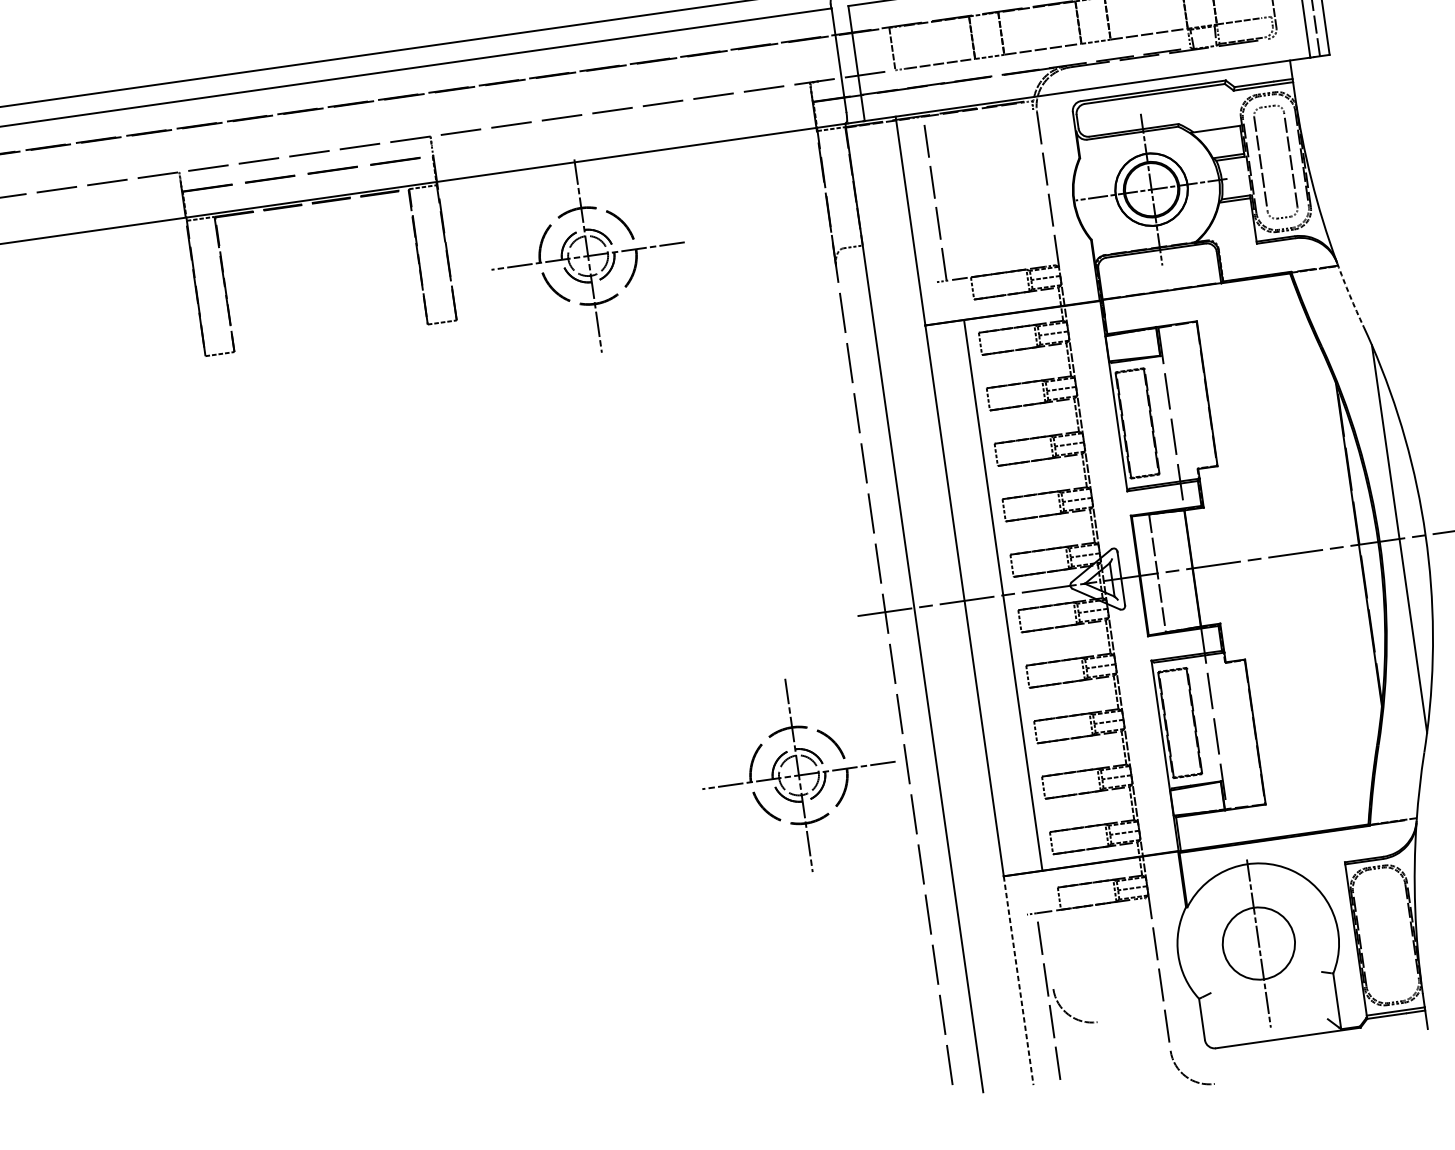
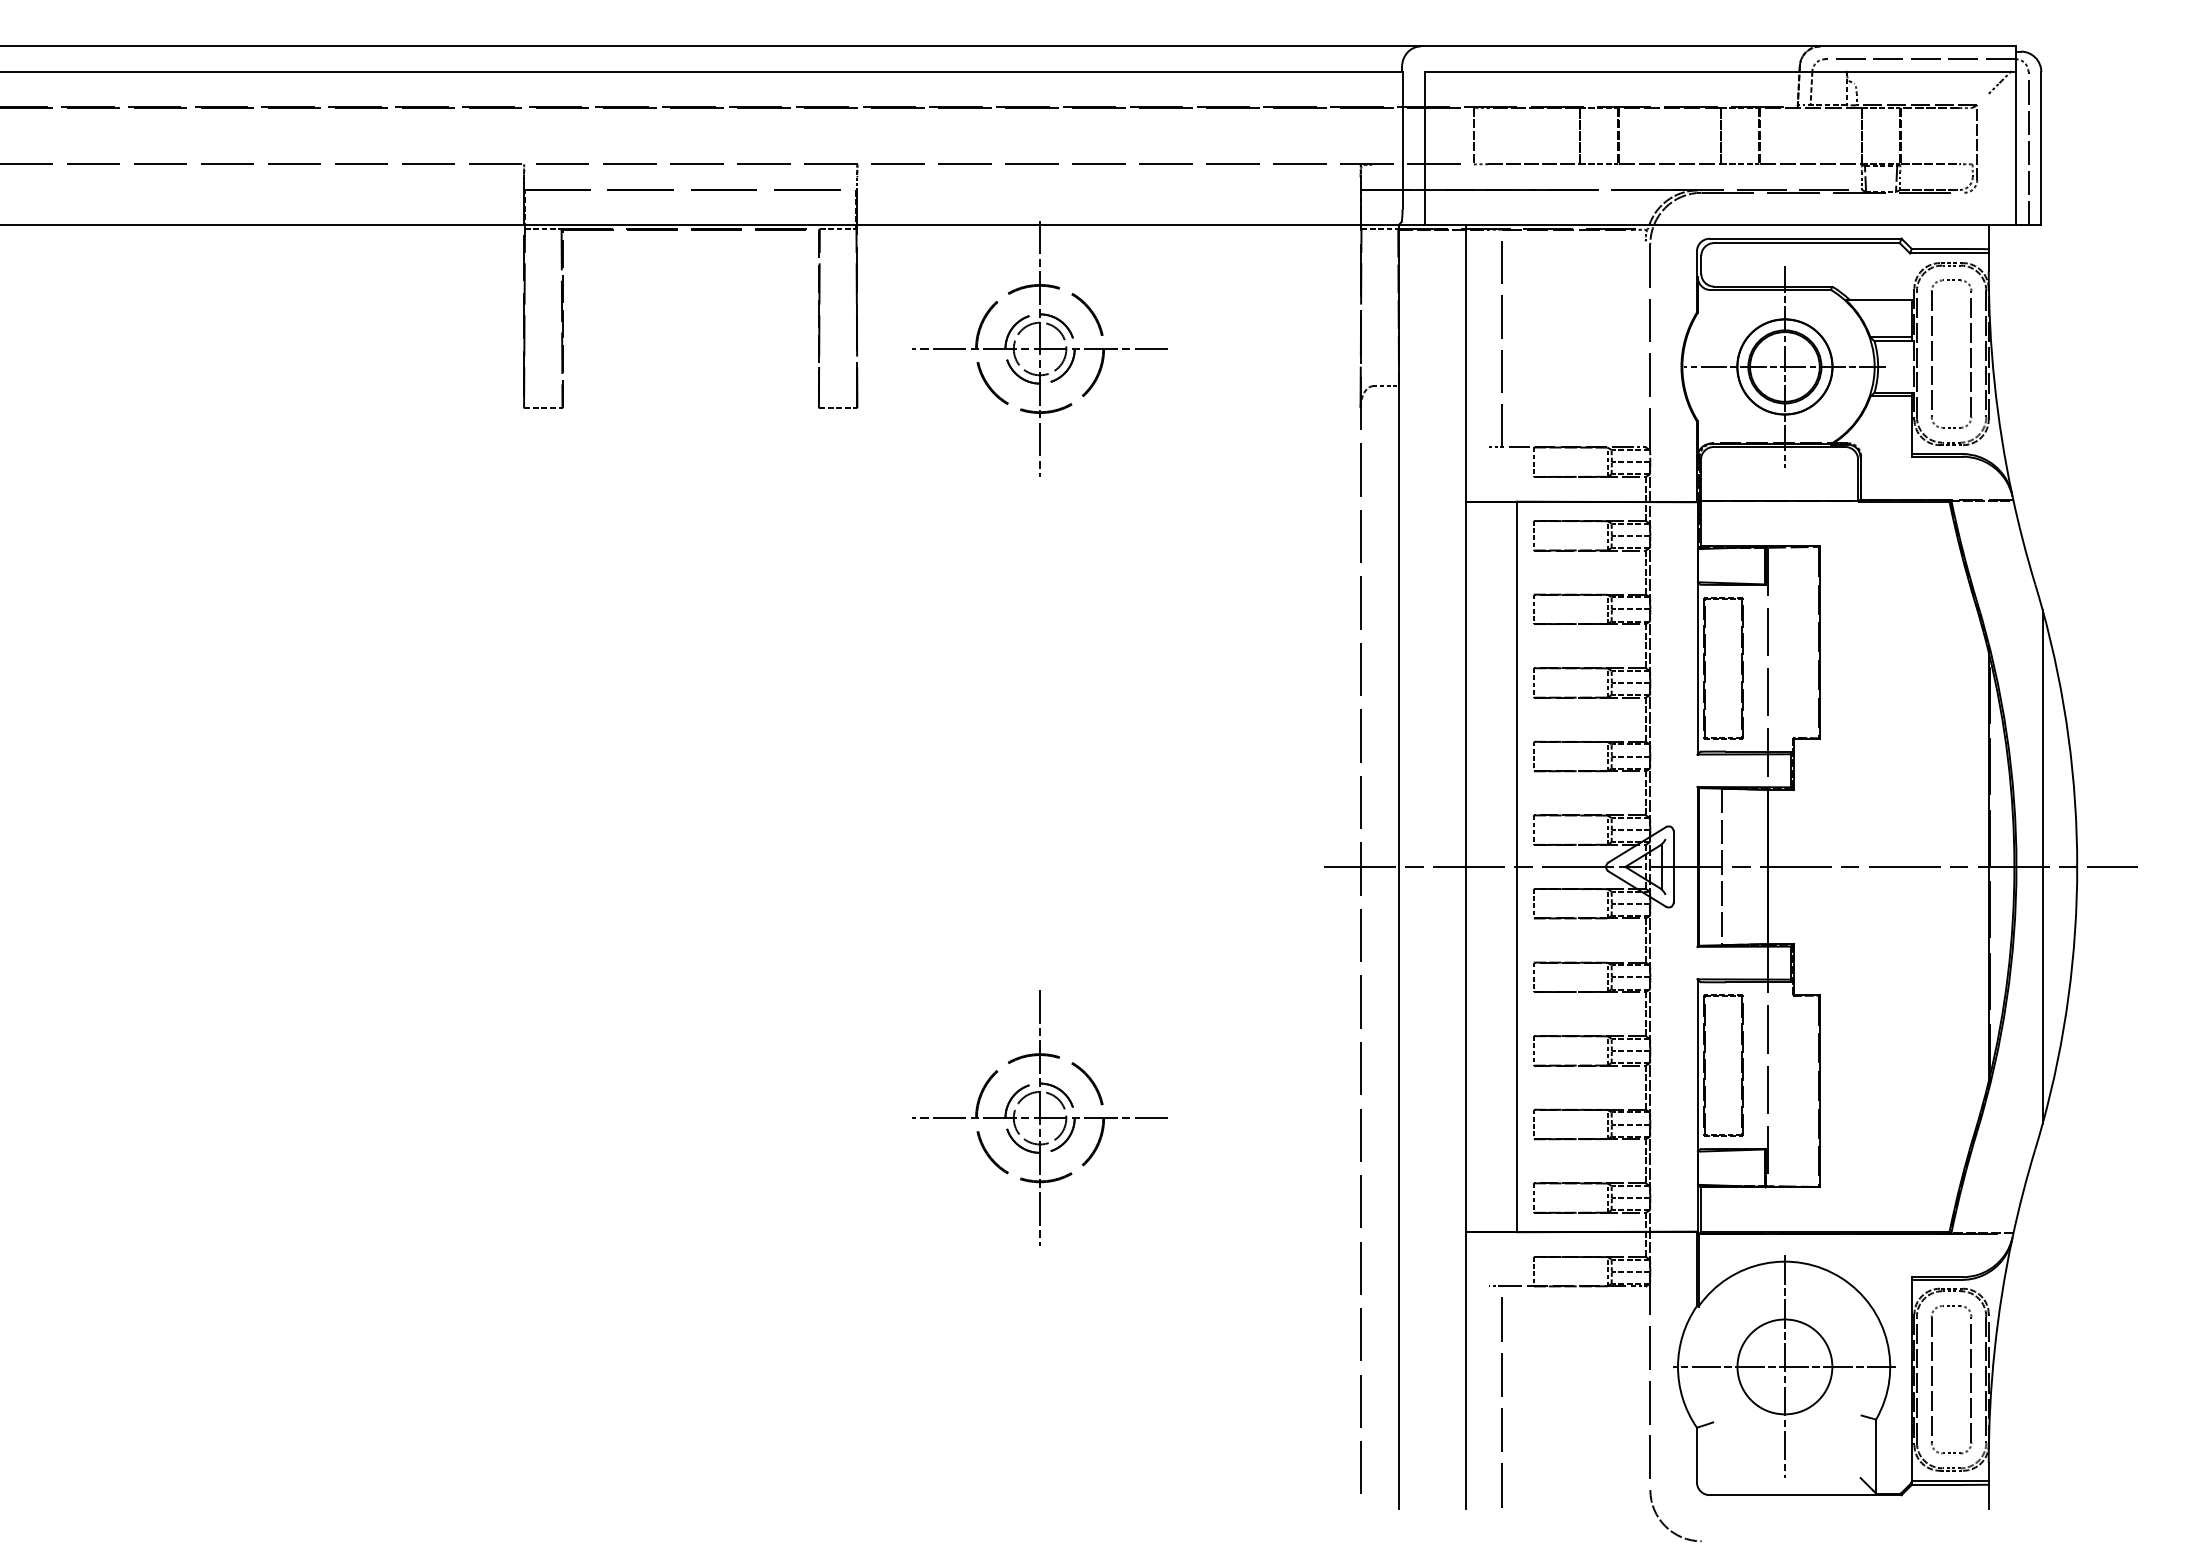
arc: (1350, 295) -> (2023, 541), dashed -> solid
part: (798, 774) -> (1039, 1117), moved
part: (1371, 937) -> (1932, 1379), added
line: (1258, 943) -> (1784, 1366), added
line: (1018, 981) -> (1465, 1371), dashed -> solid
curve: (1068, 1013) -> (1524, 1422), removed

